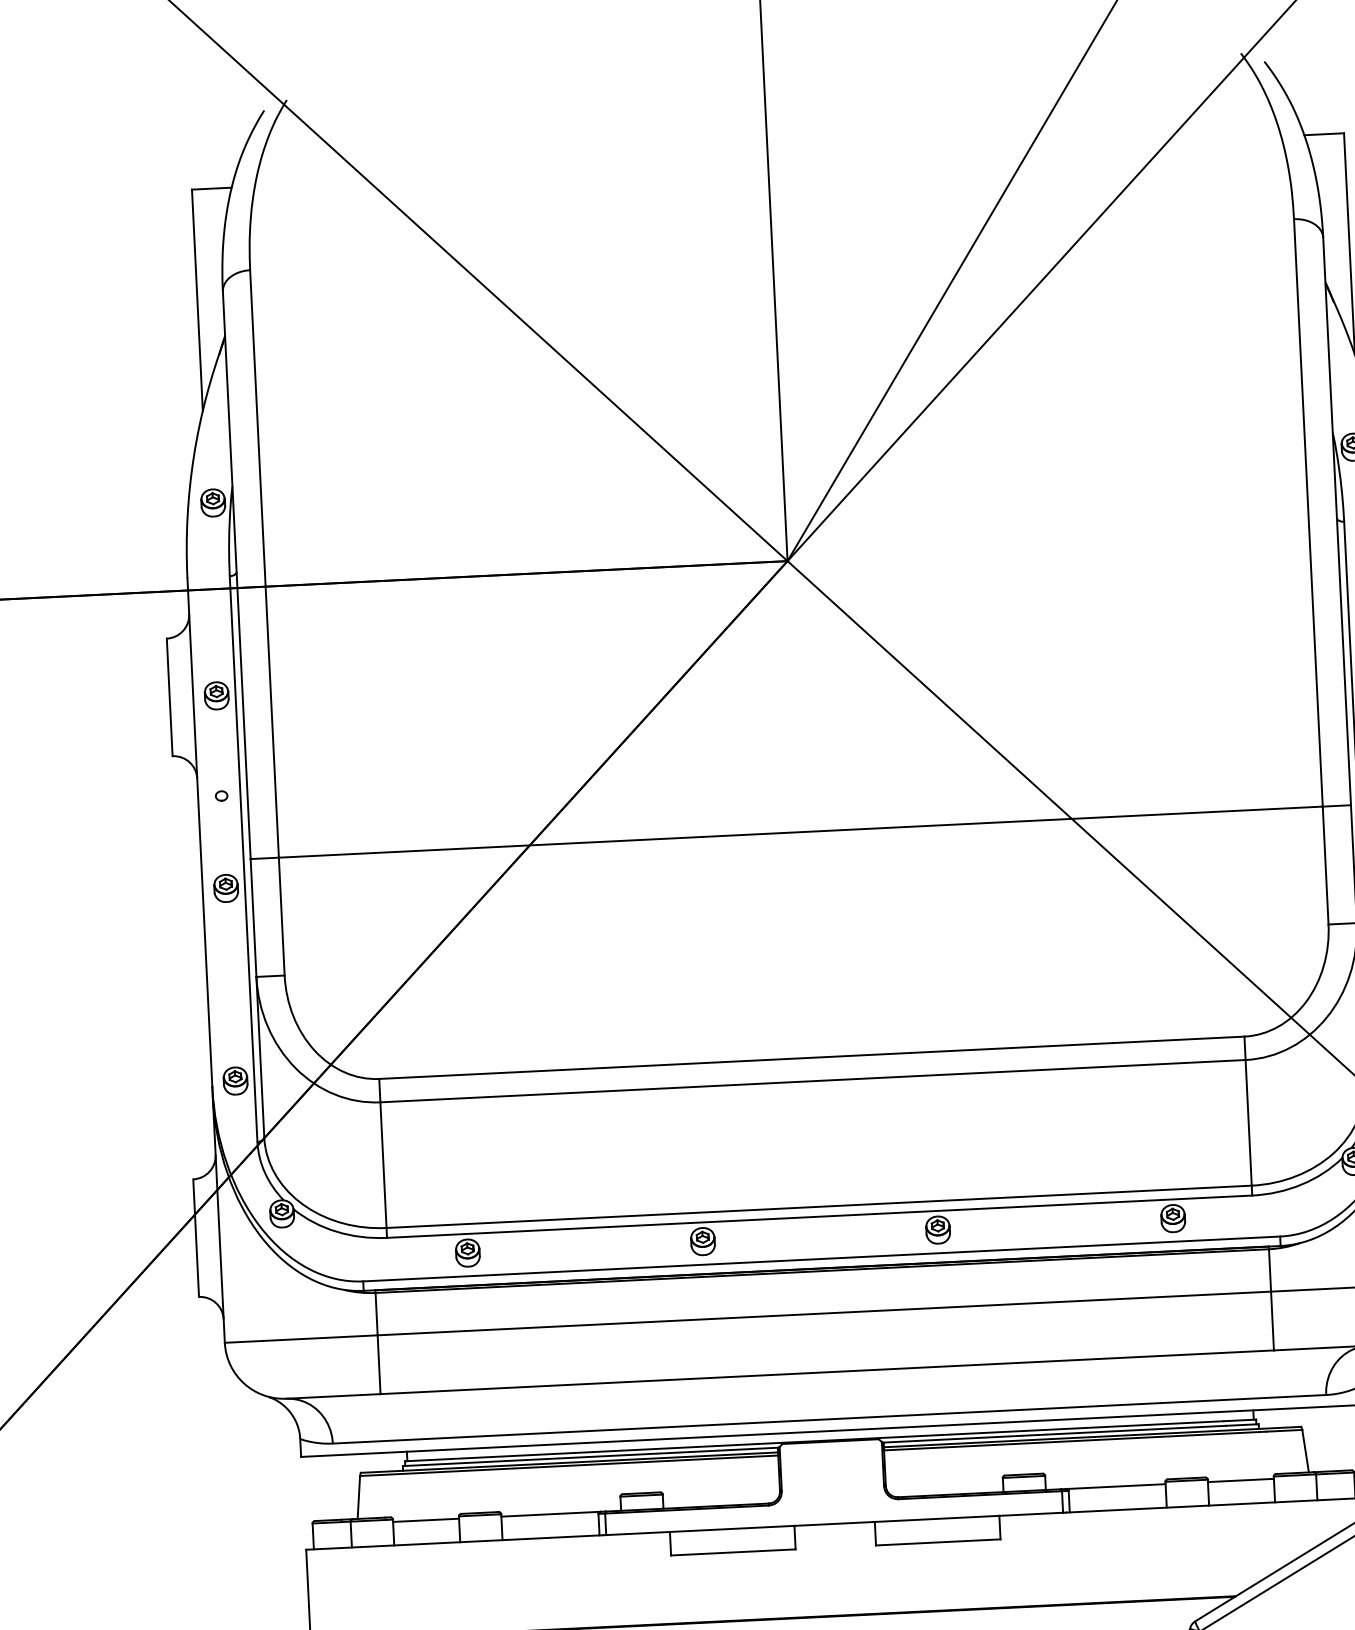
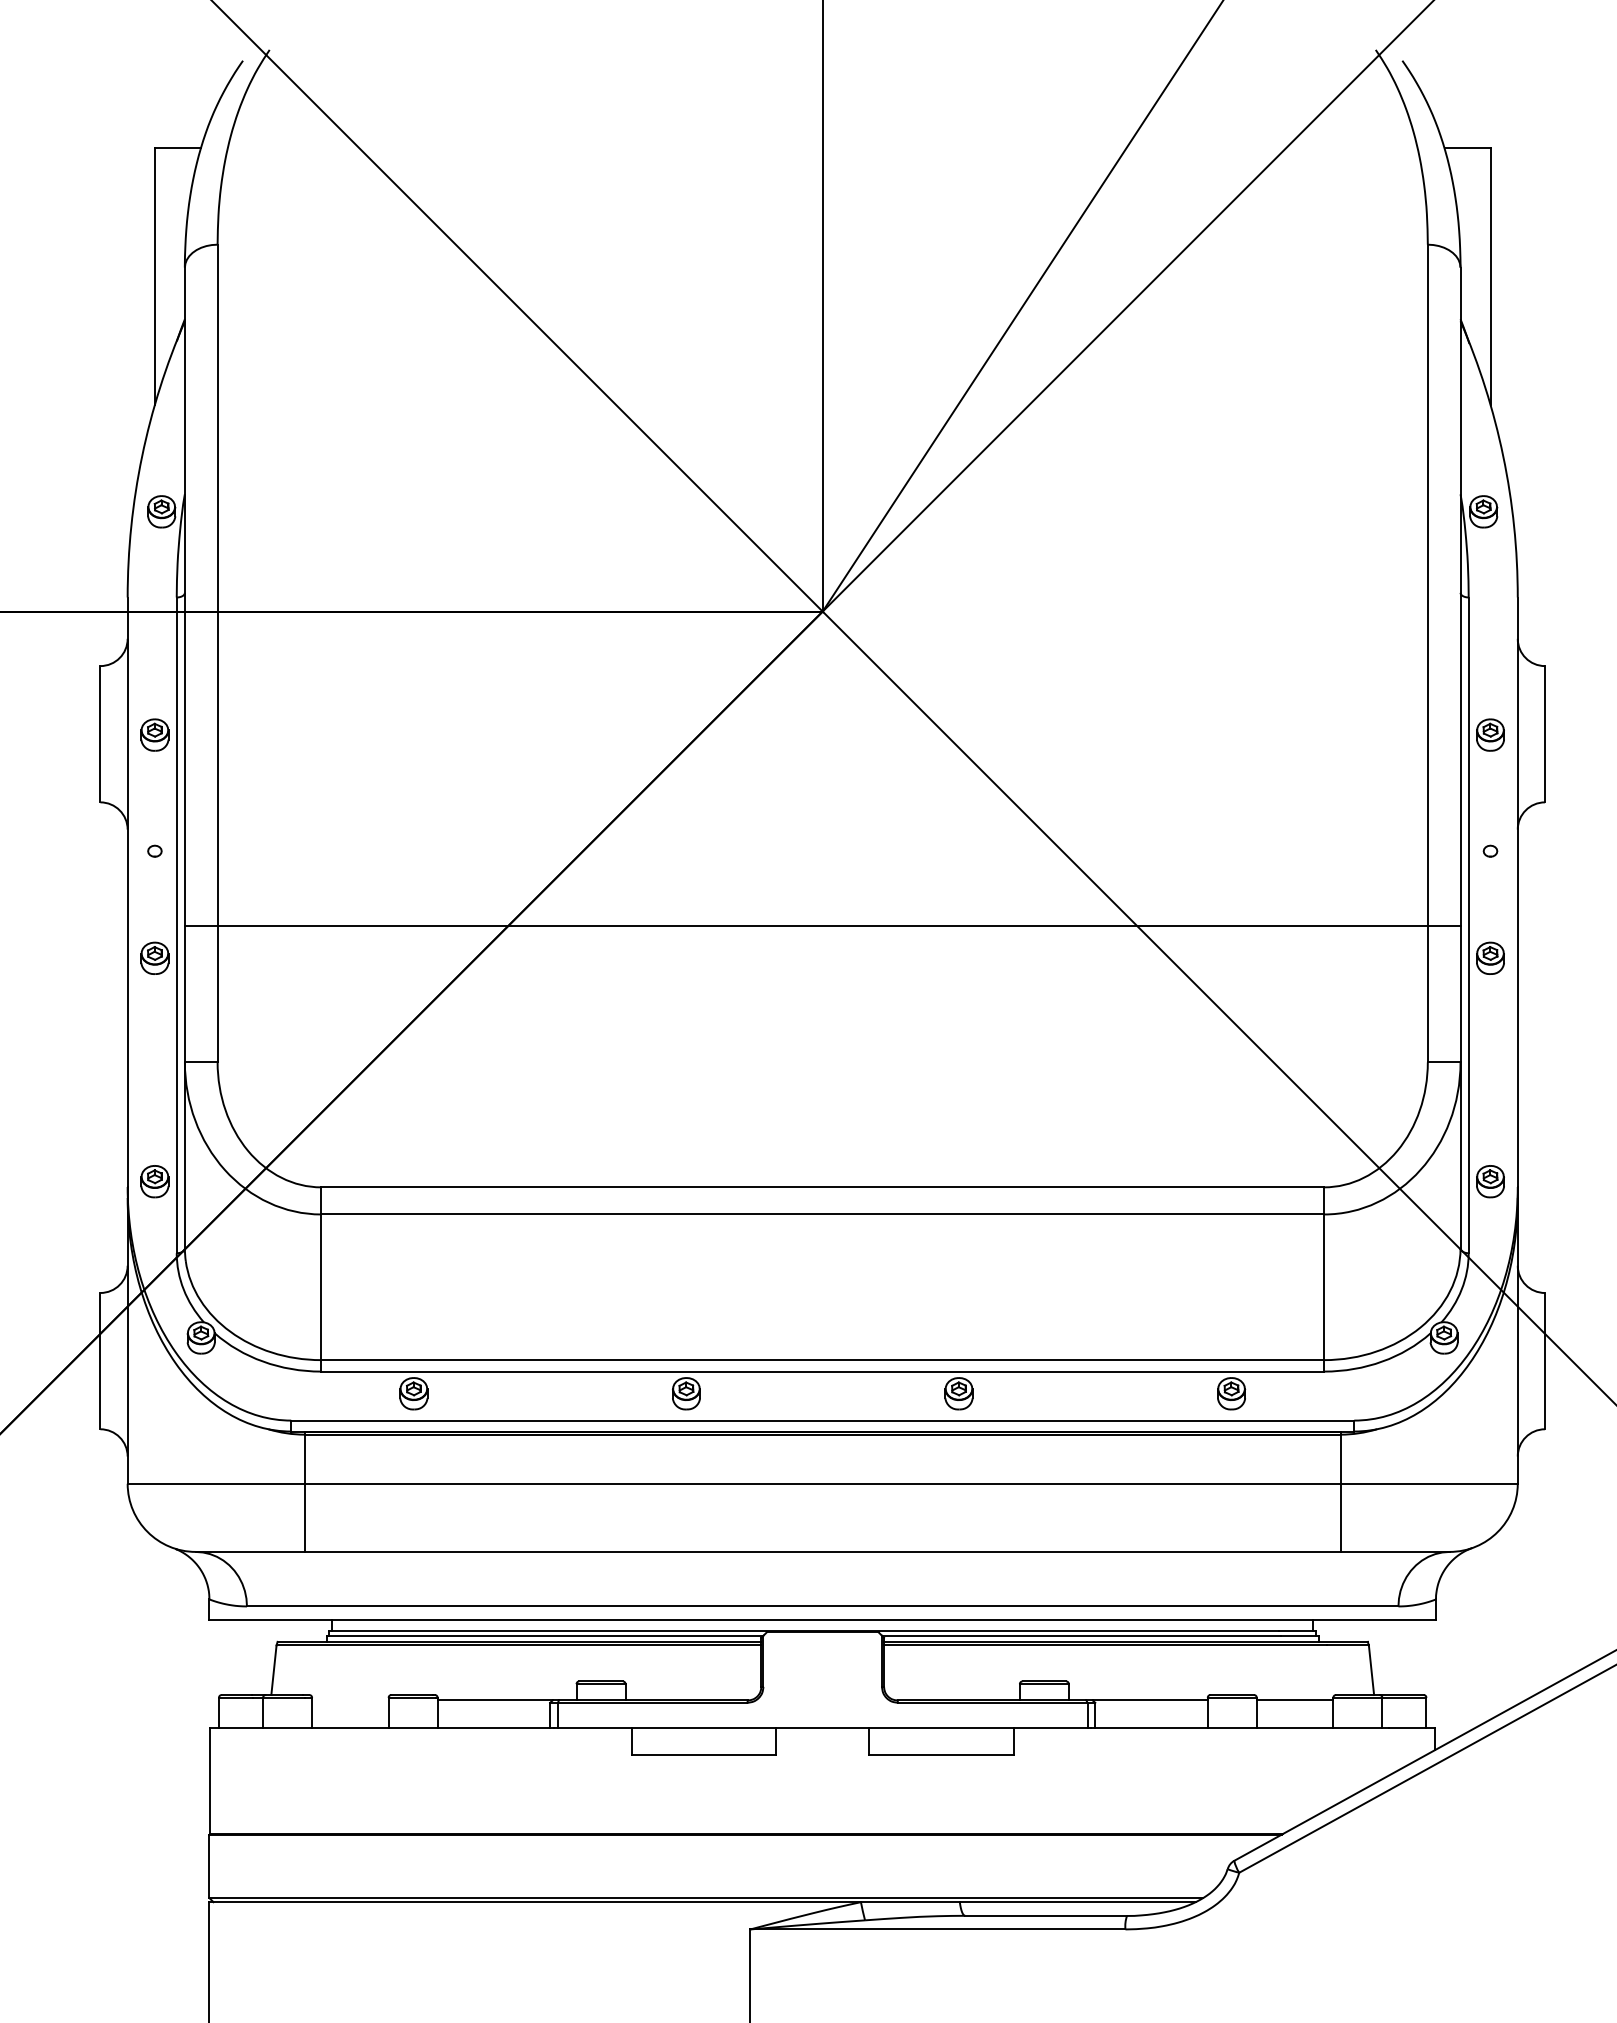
line: (426, 1520) -> (350, 1700), removed

